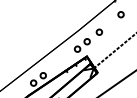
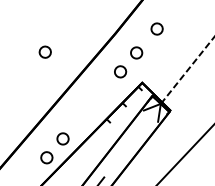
part: (42, 31) -> (43, 51), added

